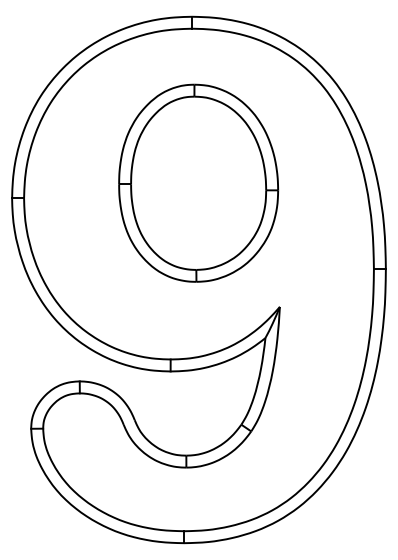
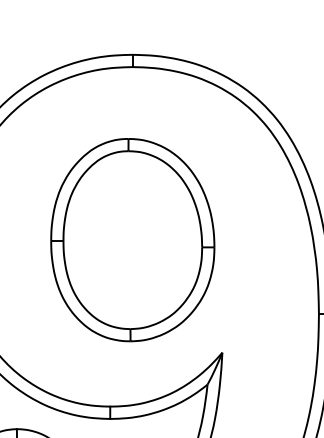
part: (198, 182) -> (132, 239), moved

